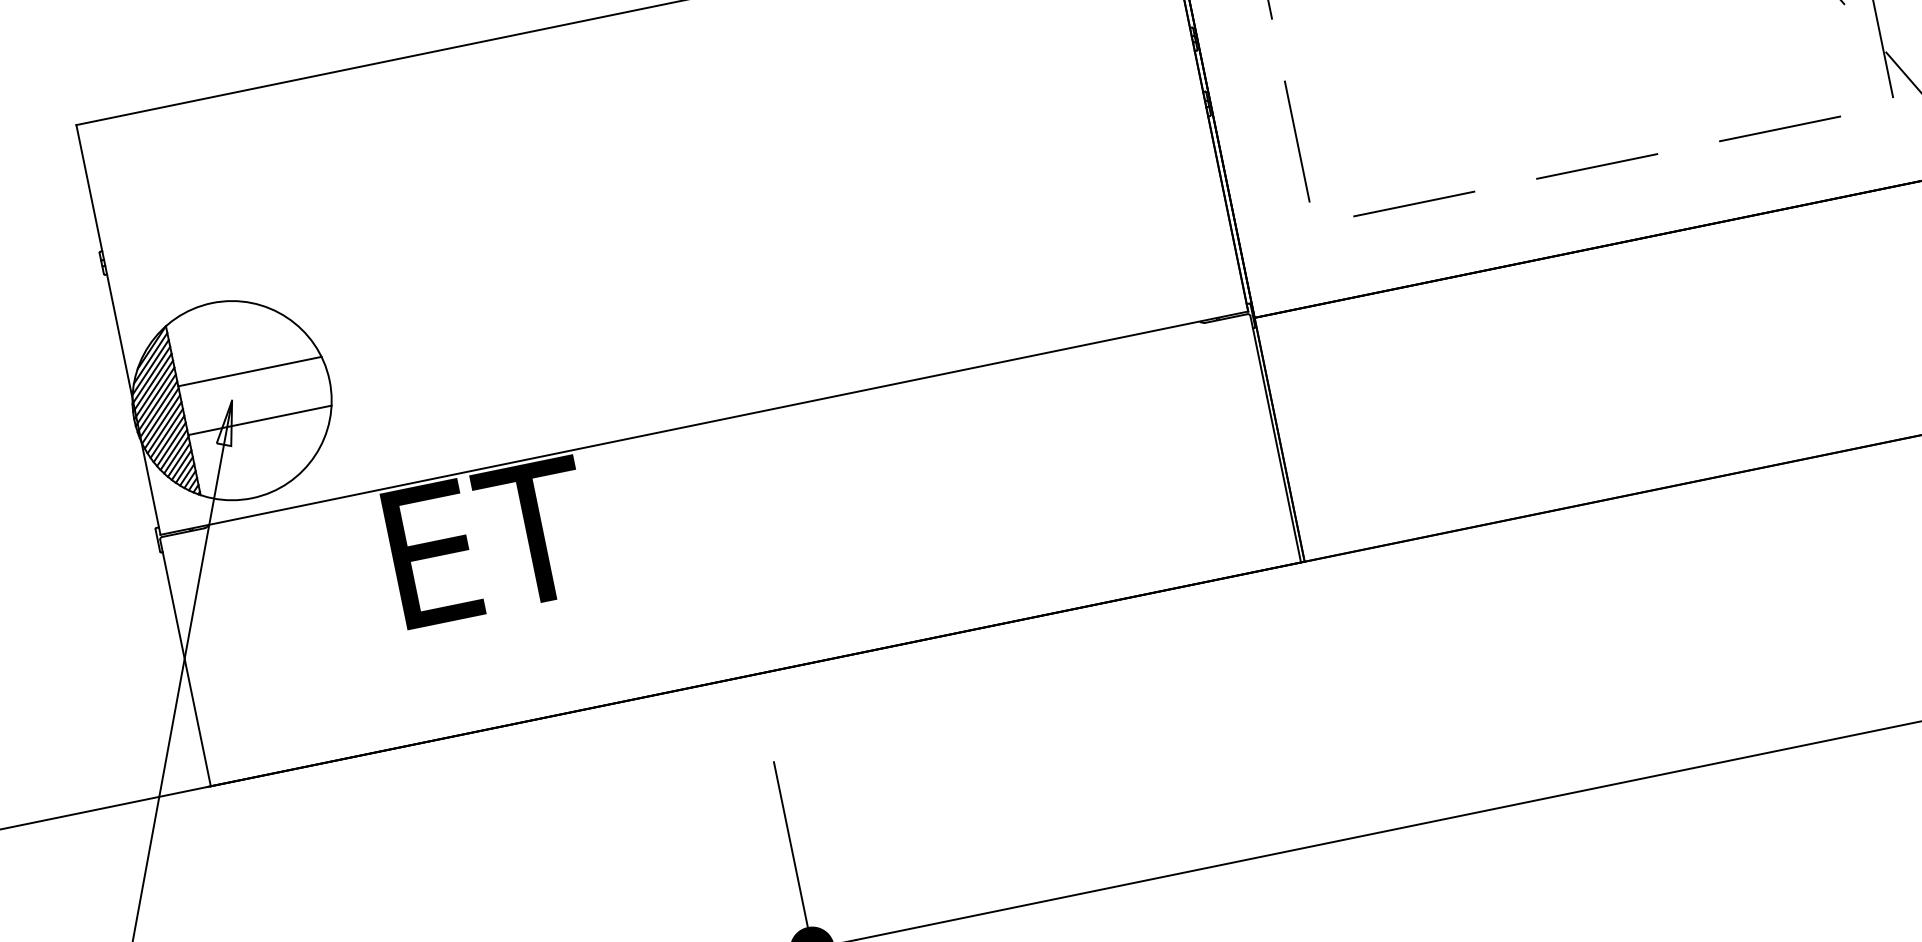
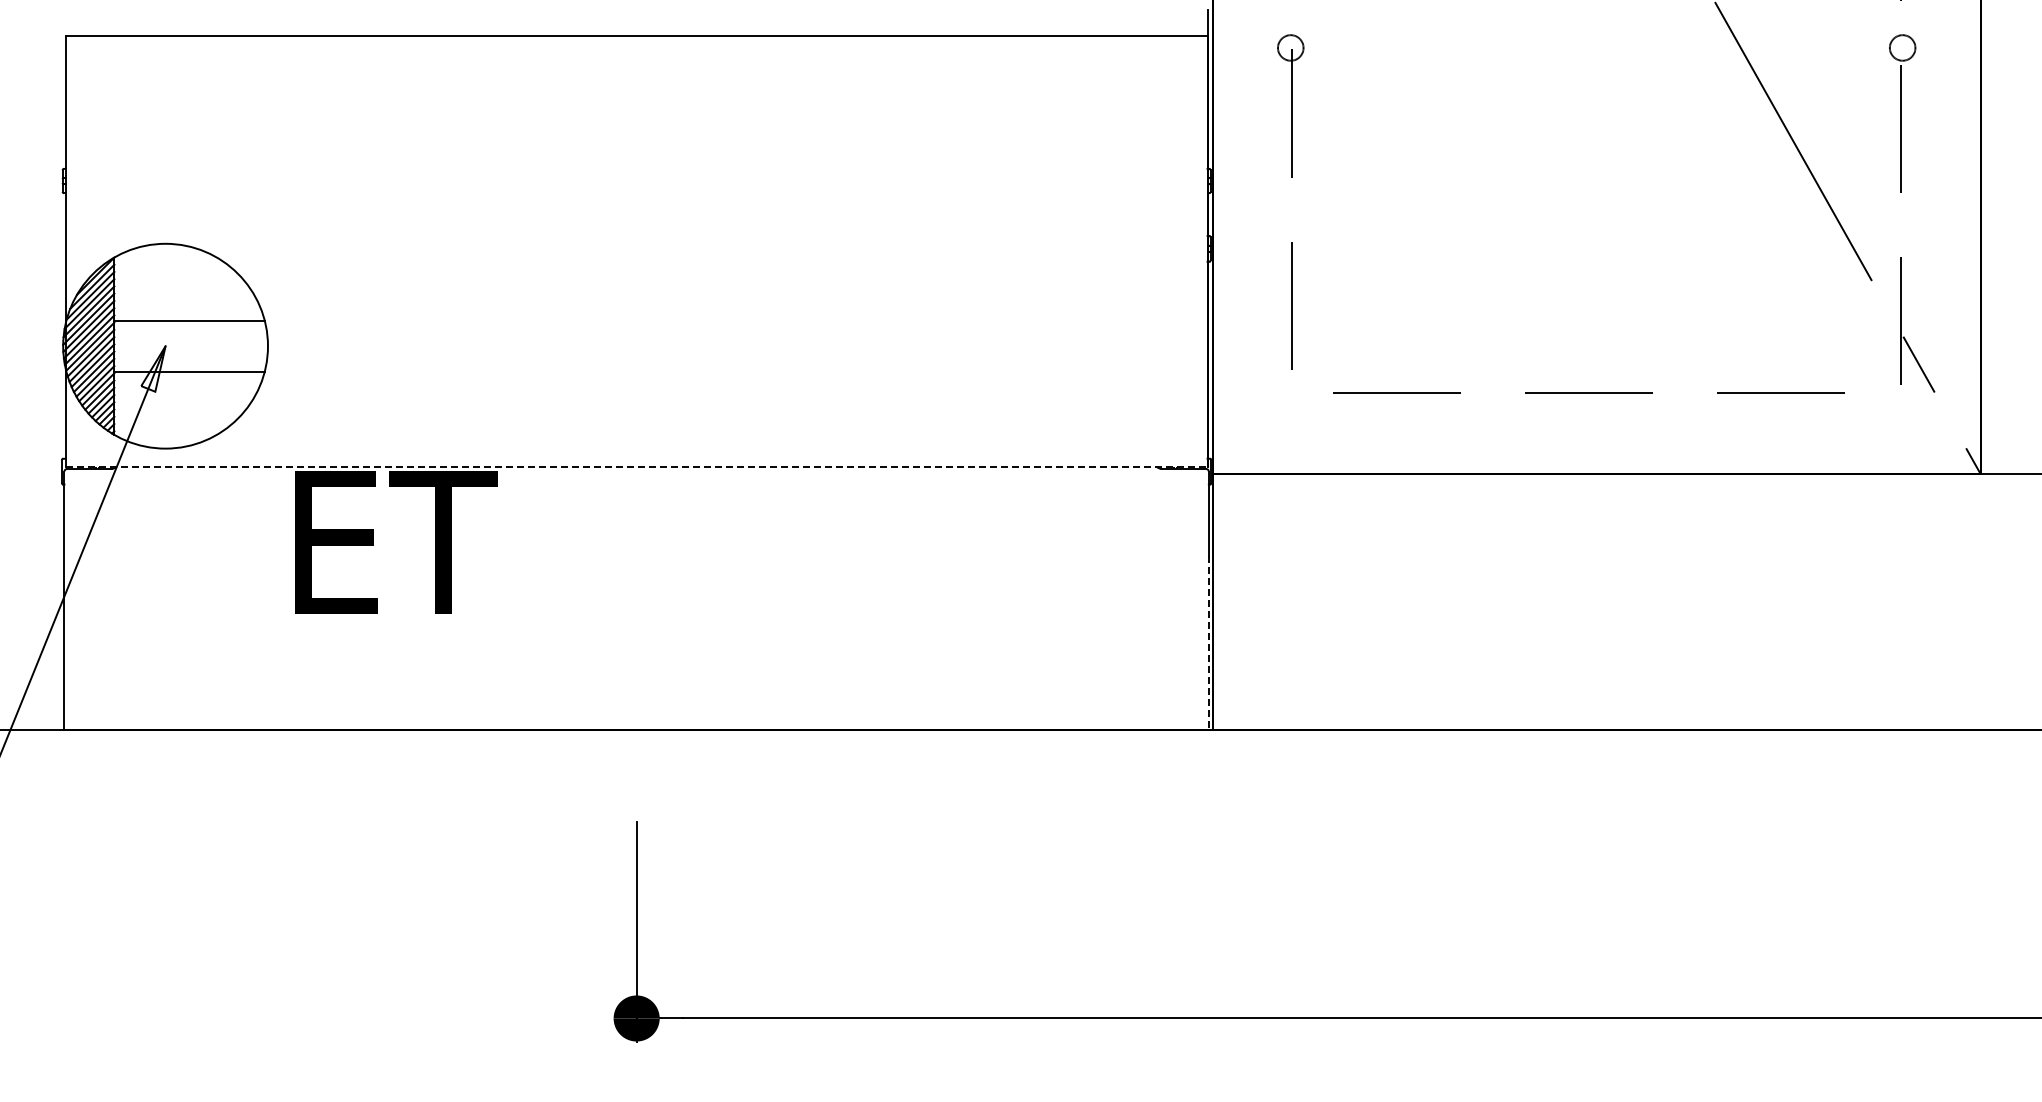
line: (704, 423) -> (636, 466), solid -> dashed
line: (1283, 479) -> (1208, 643), solid -> dashed

